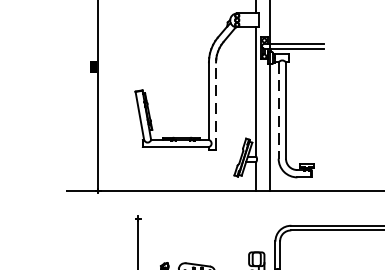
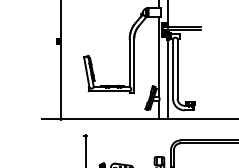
line: (216, 105) -> (134, 65), dashed -> solid
line: (279, 110) -> (173, 68), dashed -> solid

